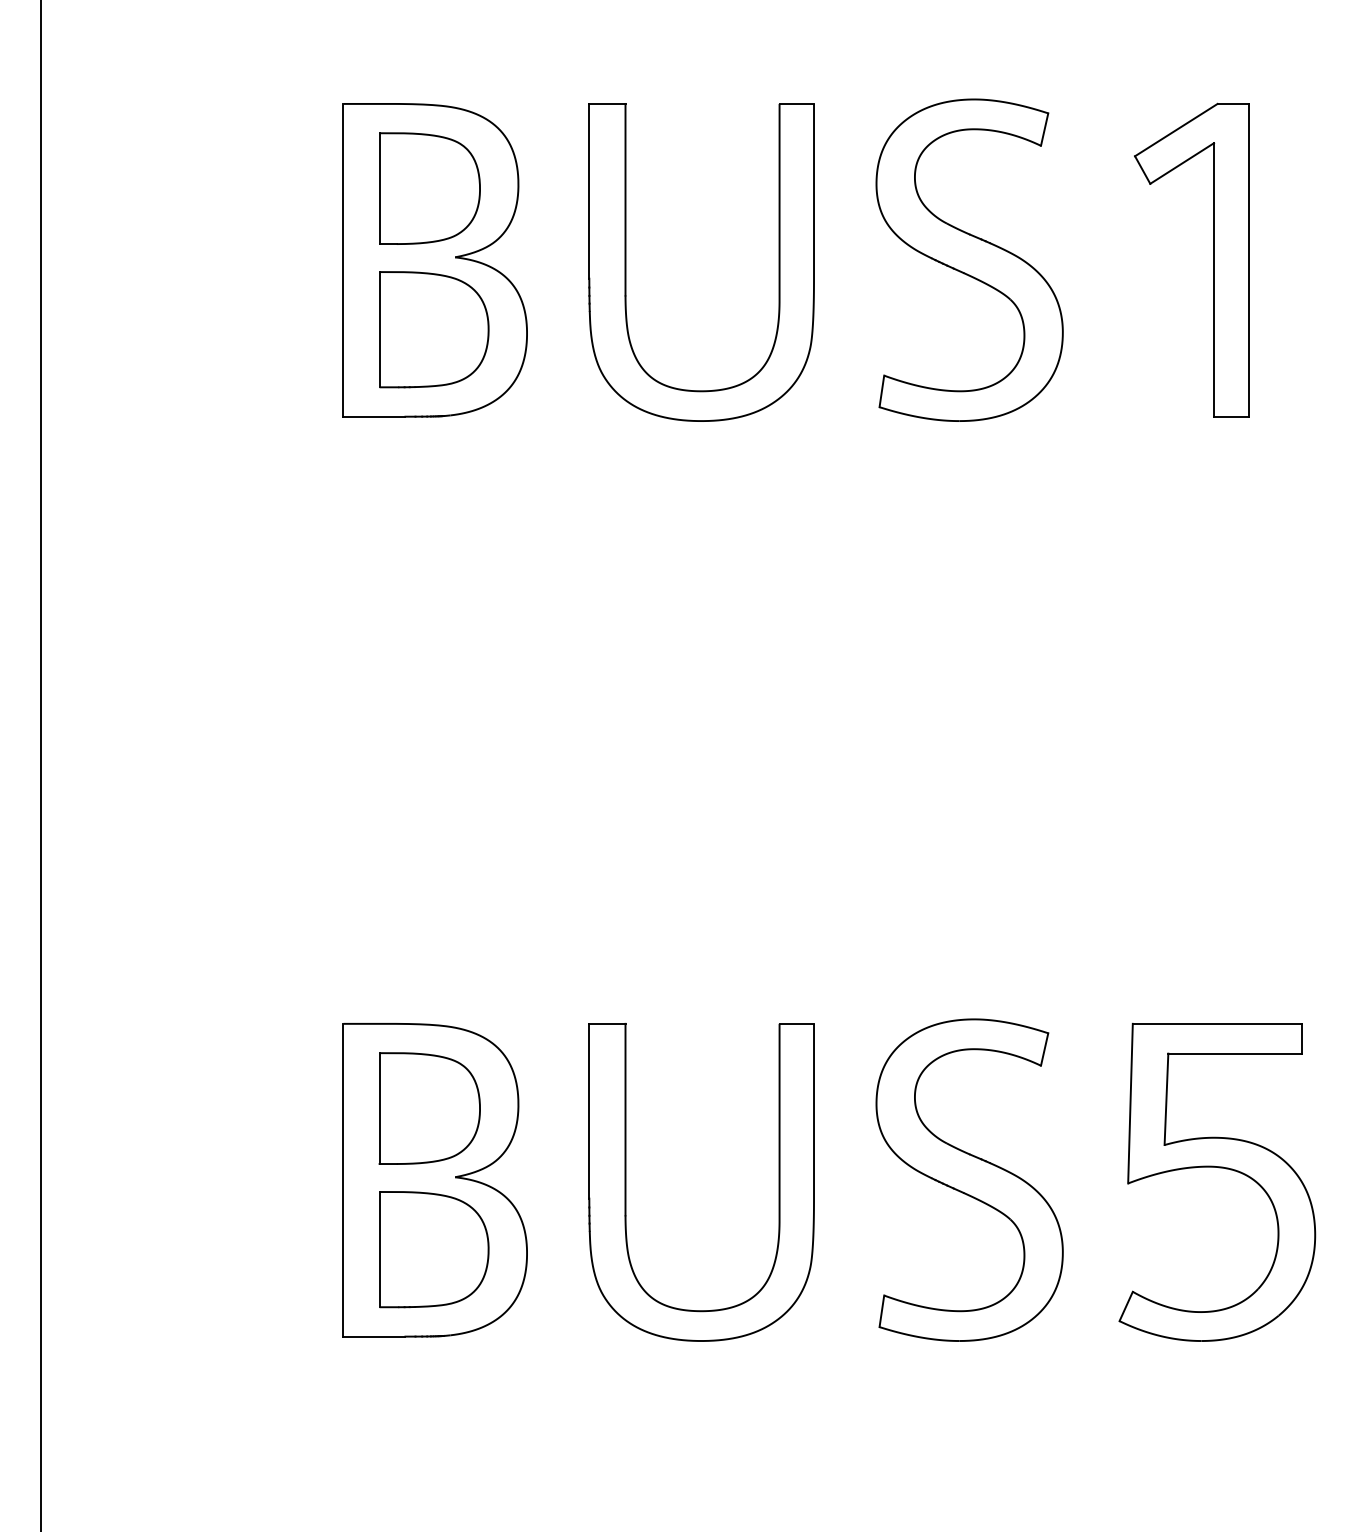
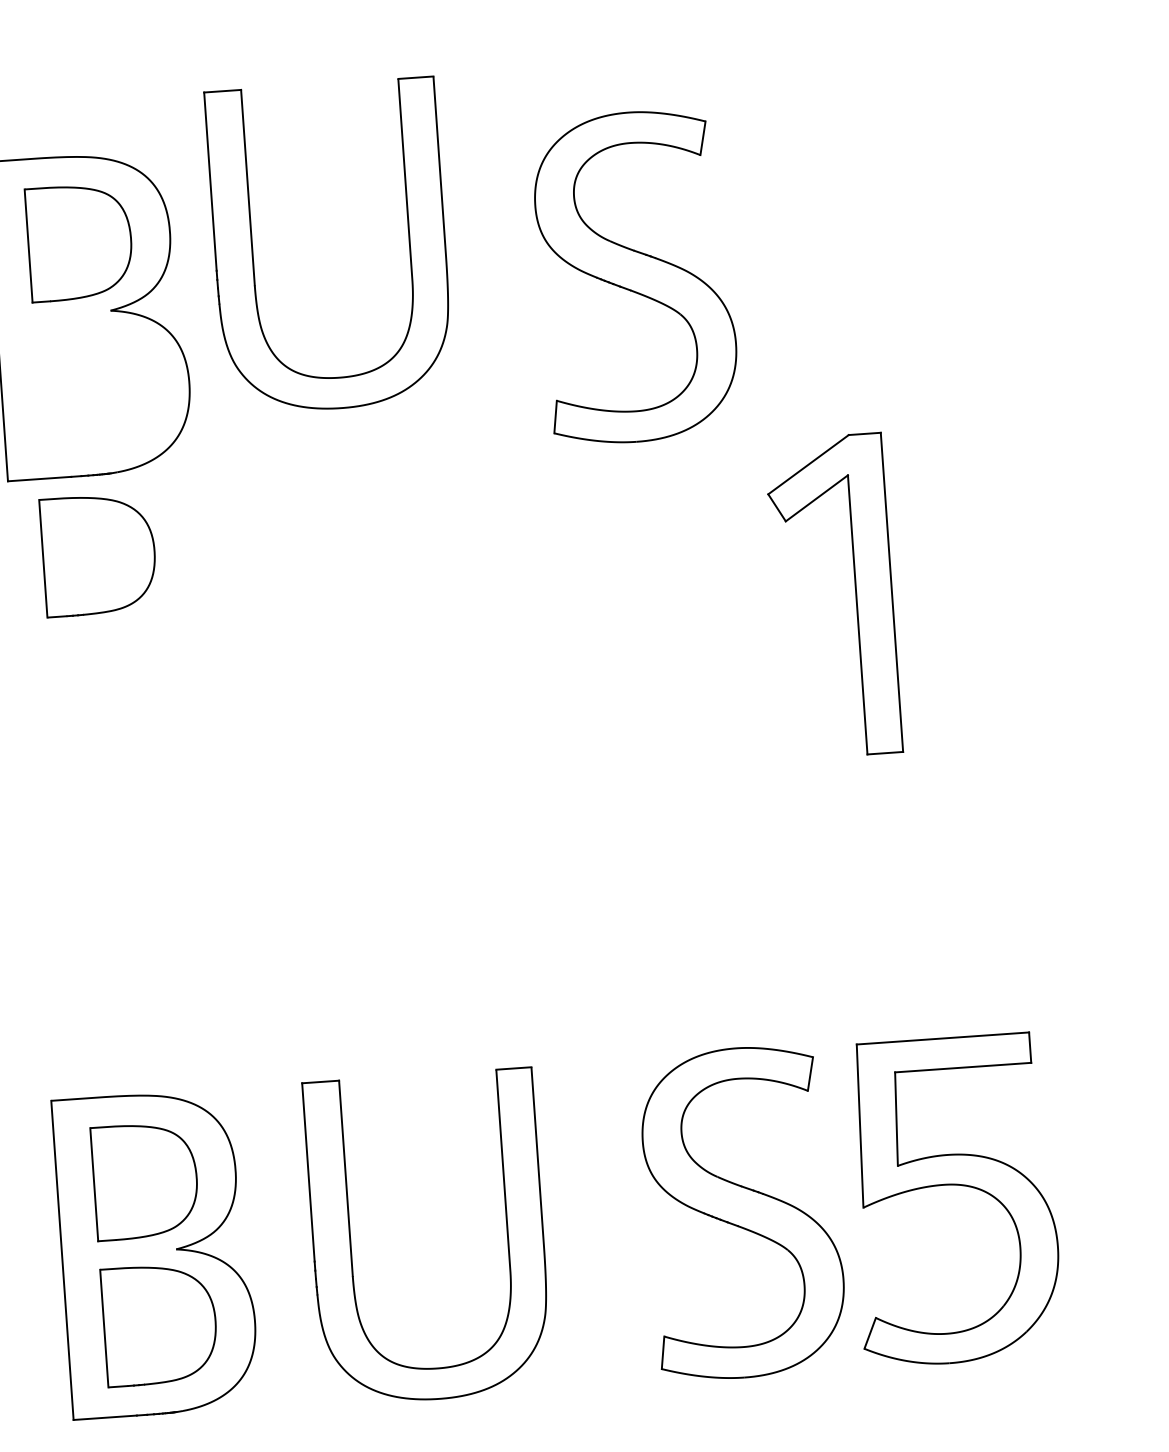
part: (1213, 259) -> (855, 594), moved
part: (626, 262) -> (253, 251), moved
part: (434, 329) -> (99, 554), moved
part: (969, 1179) -> (743, 1212), moved

